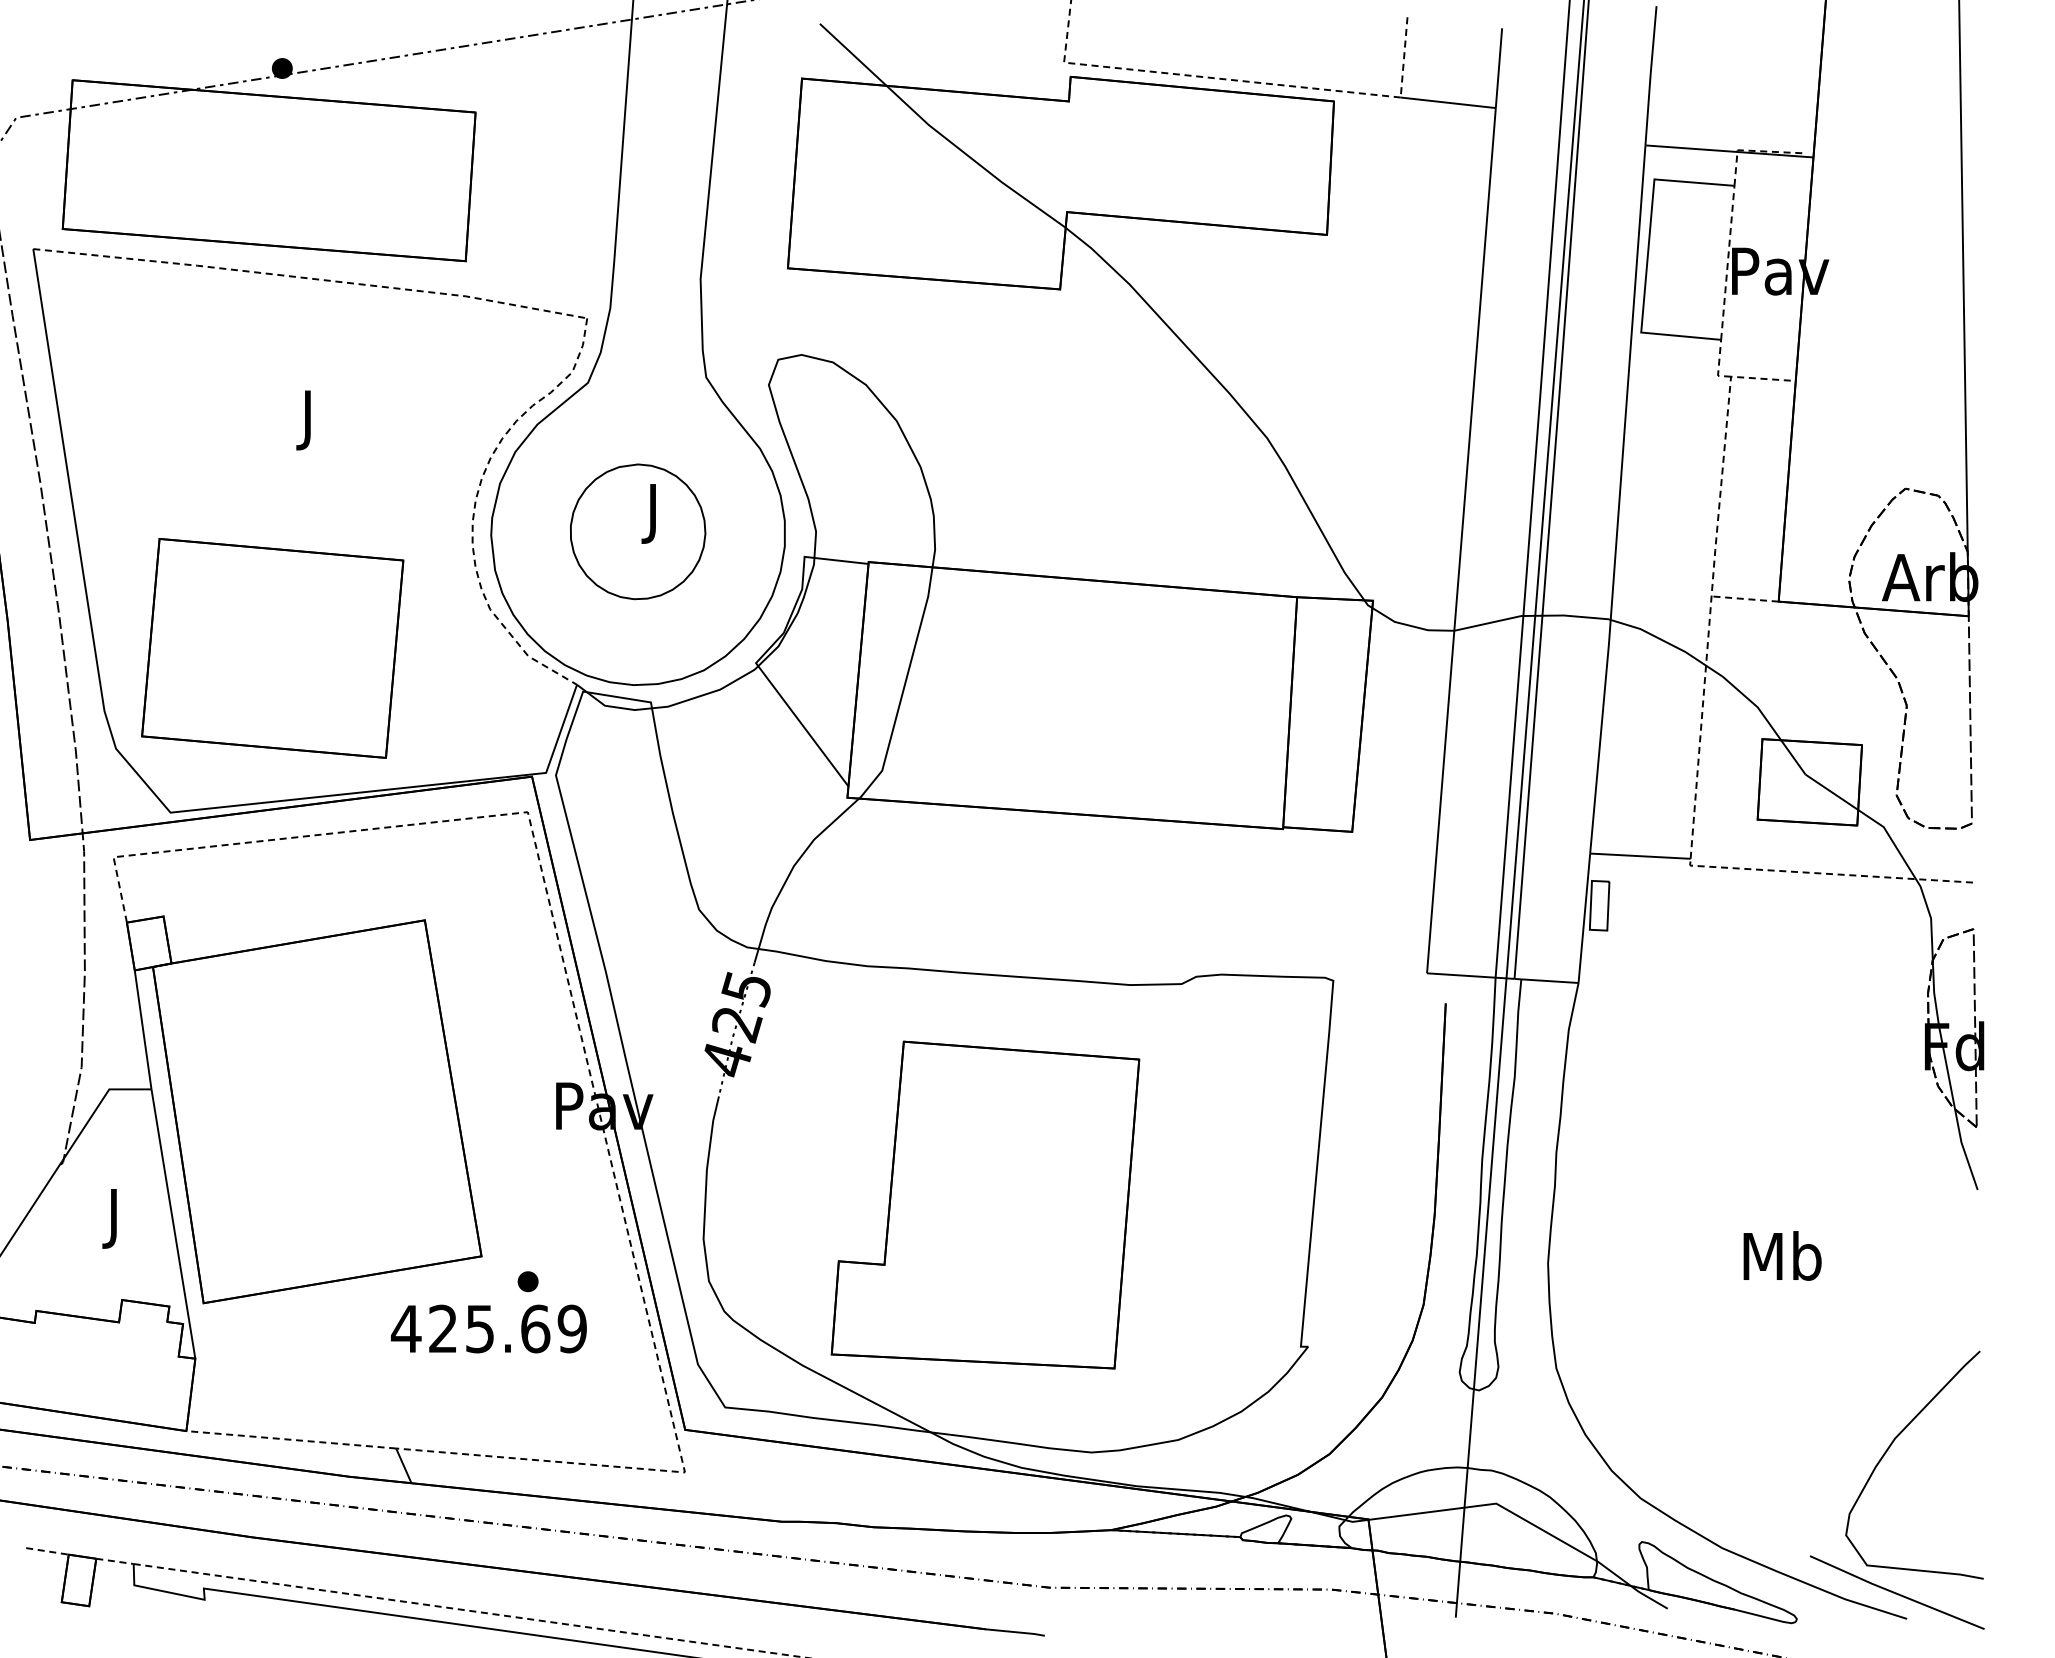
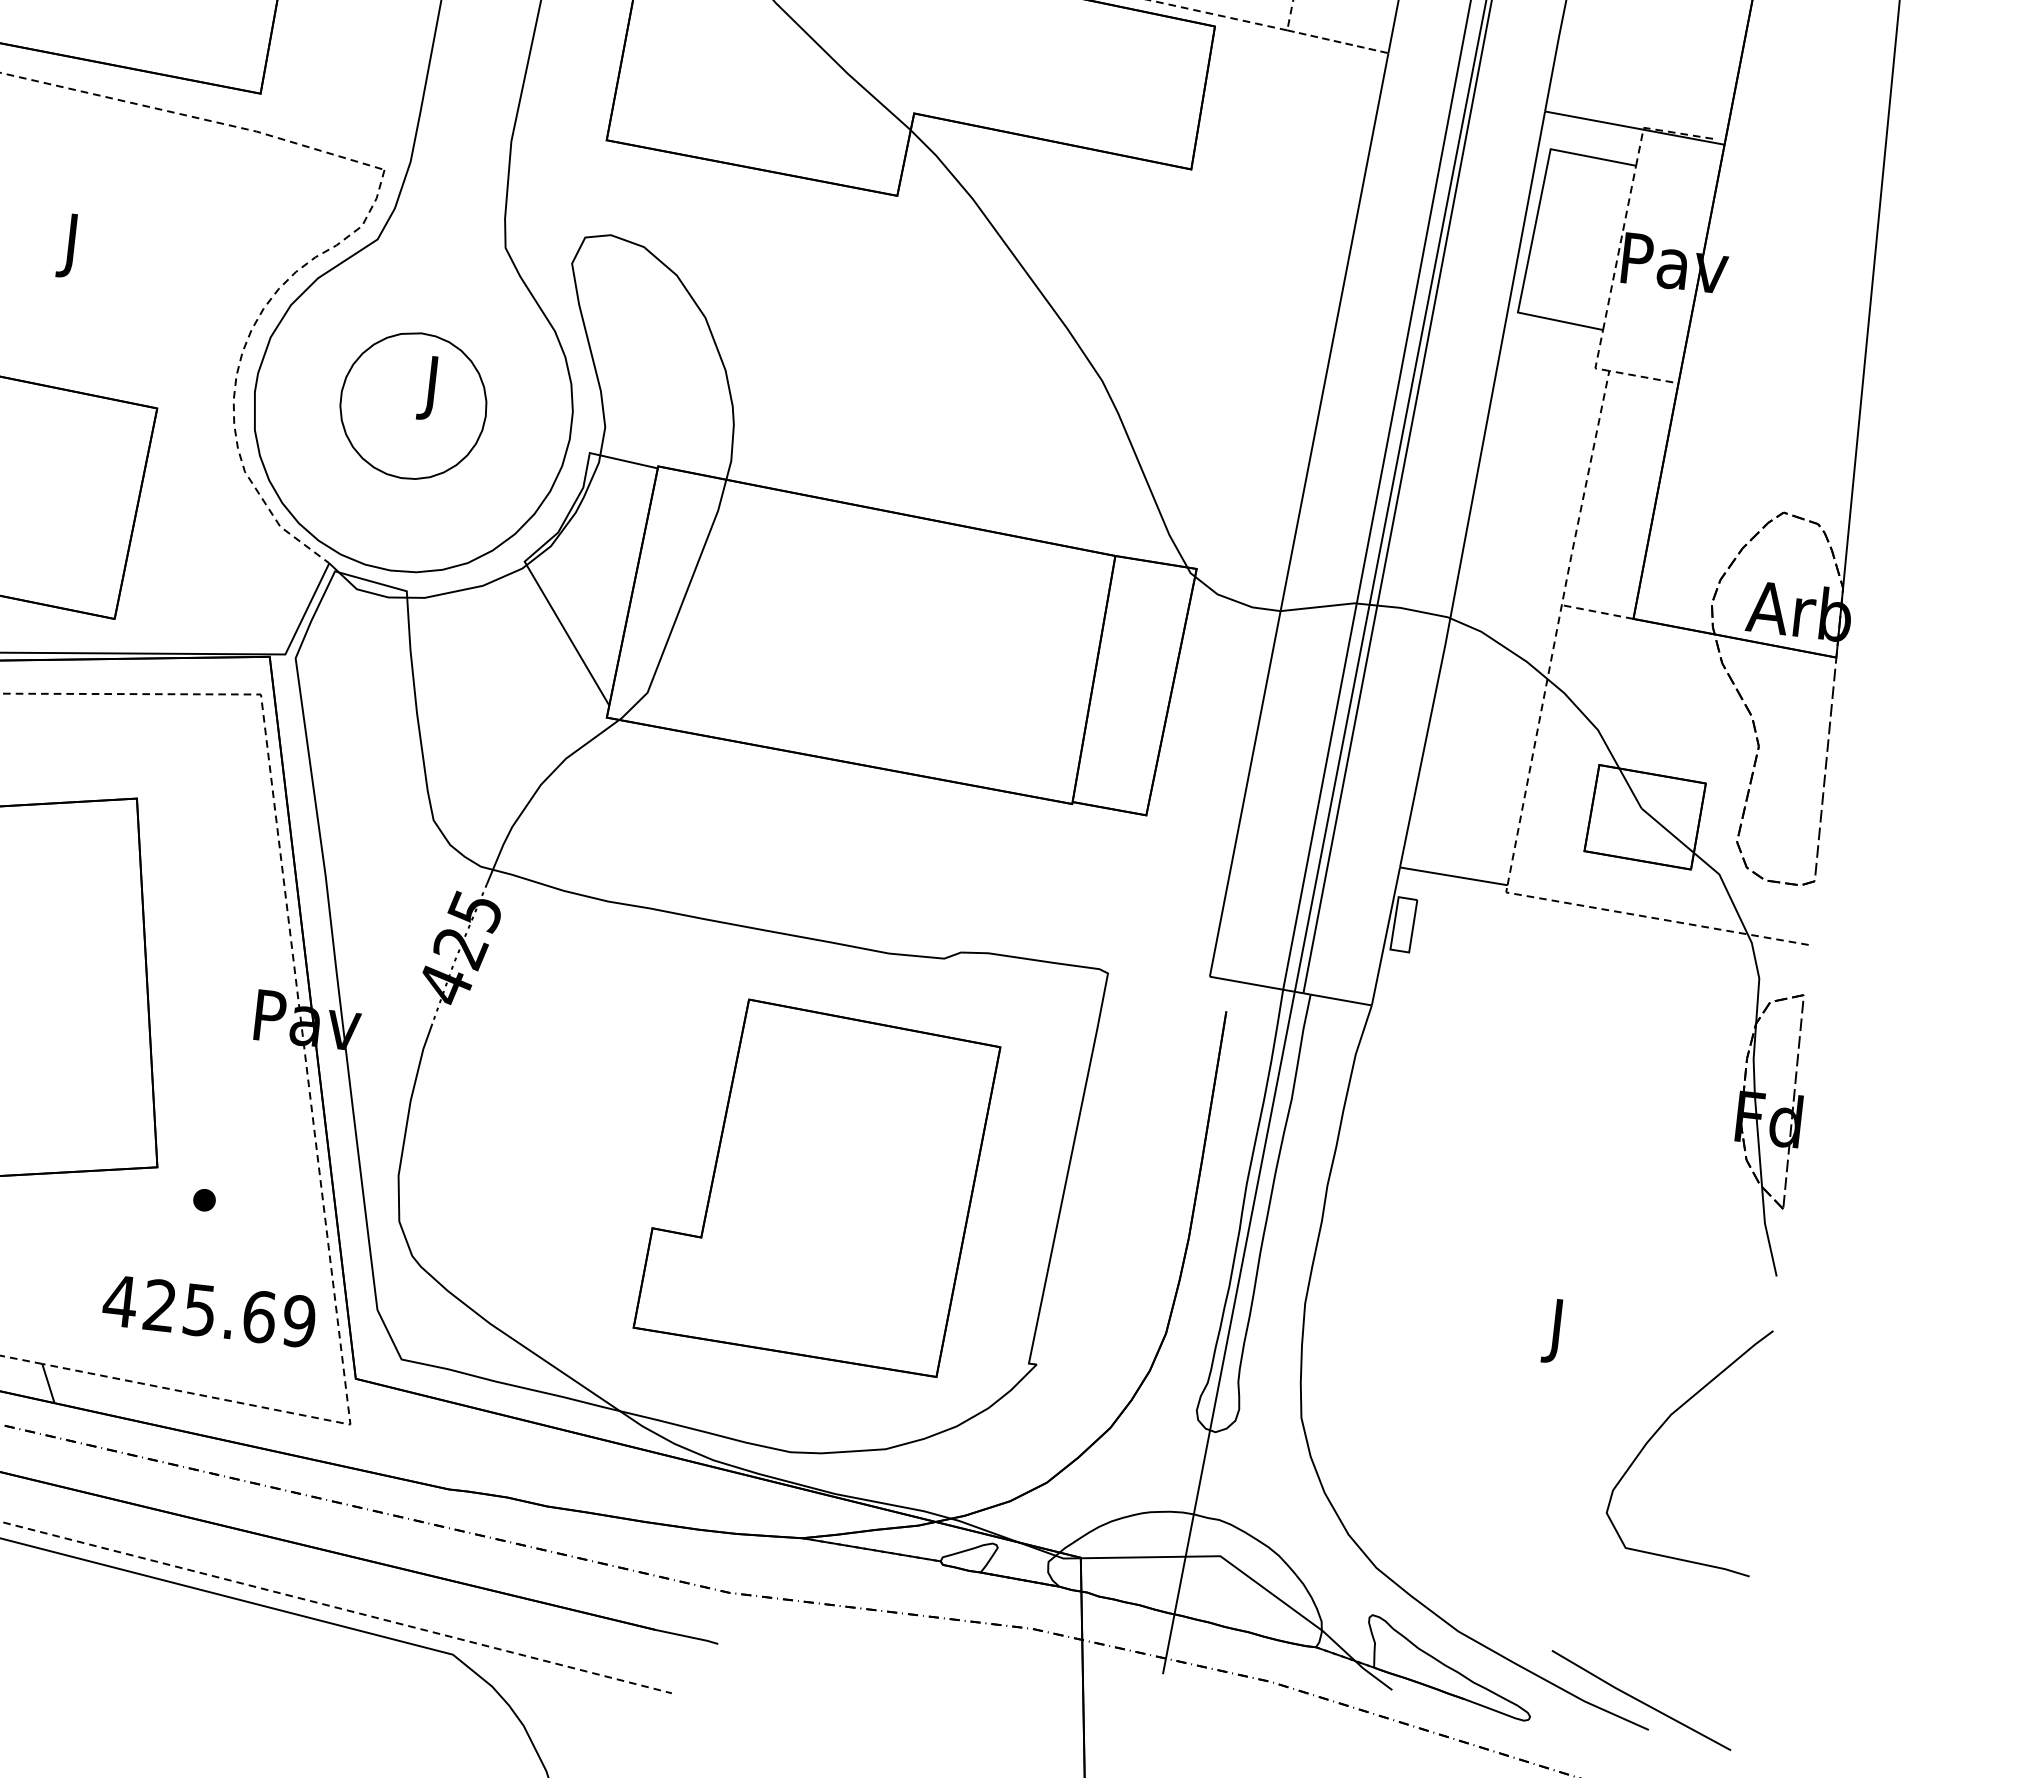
line: (1448, 102) -> (1338, 41), solid -> dashed
part: (985, 1204) -> (817, 1184), moved
text: (1782, 1261) -> (1557, 1330), Mb -> J
text: (488, 1328) -> (208, 1310), moved
curve: (1890, 1447) -> (1665, 1423), moved

